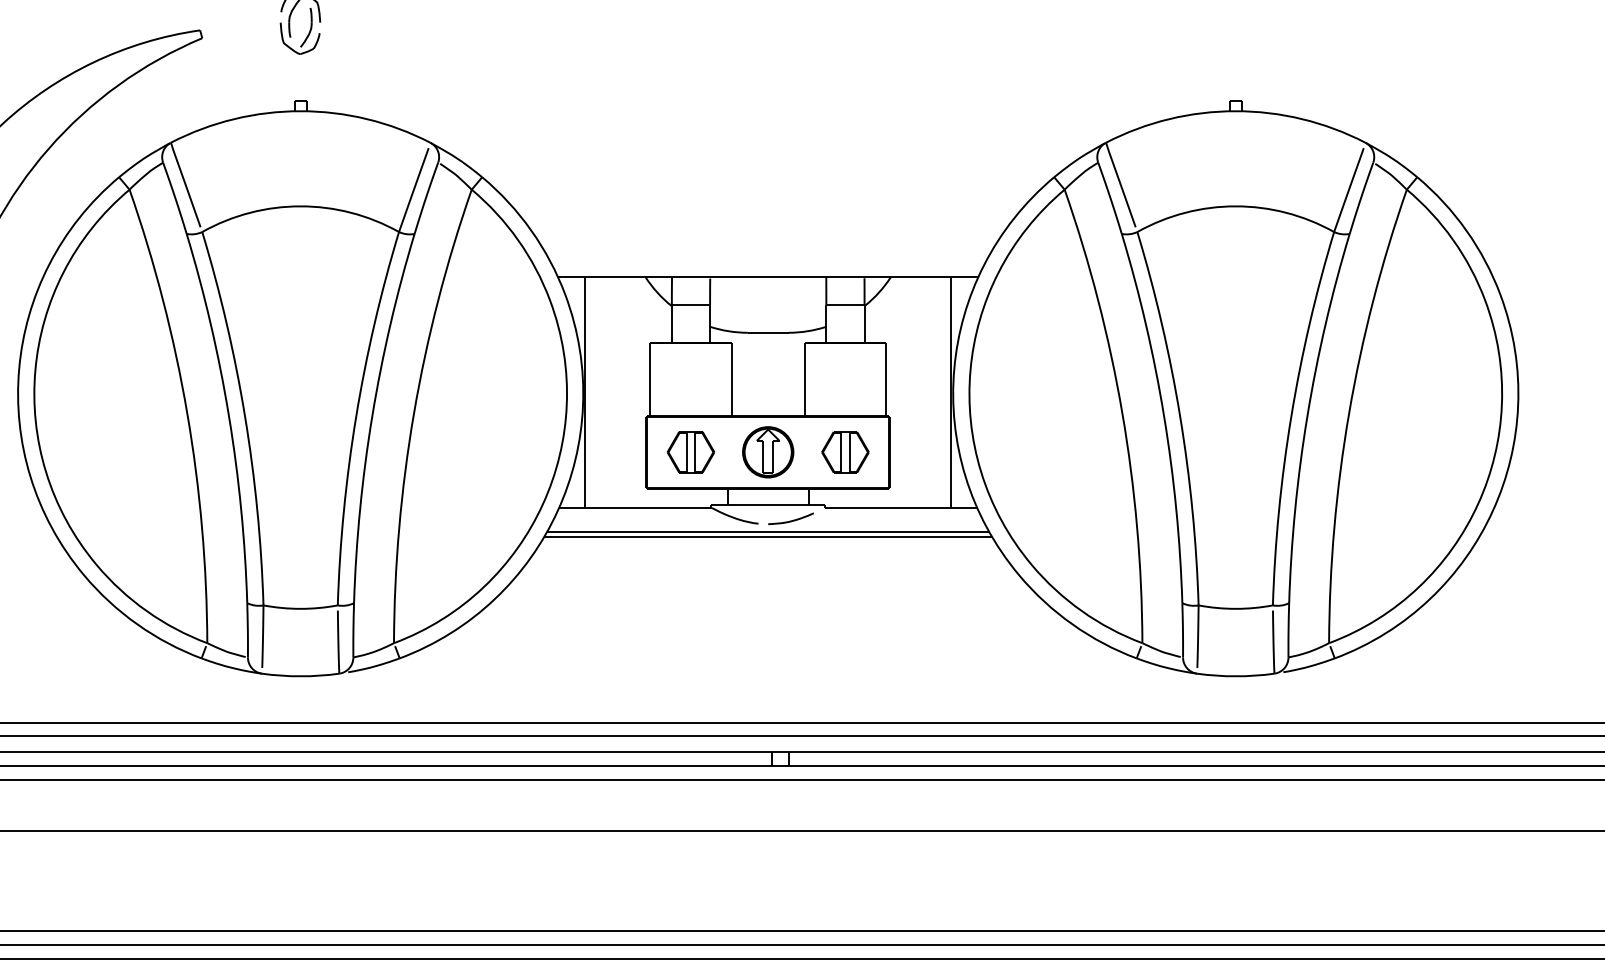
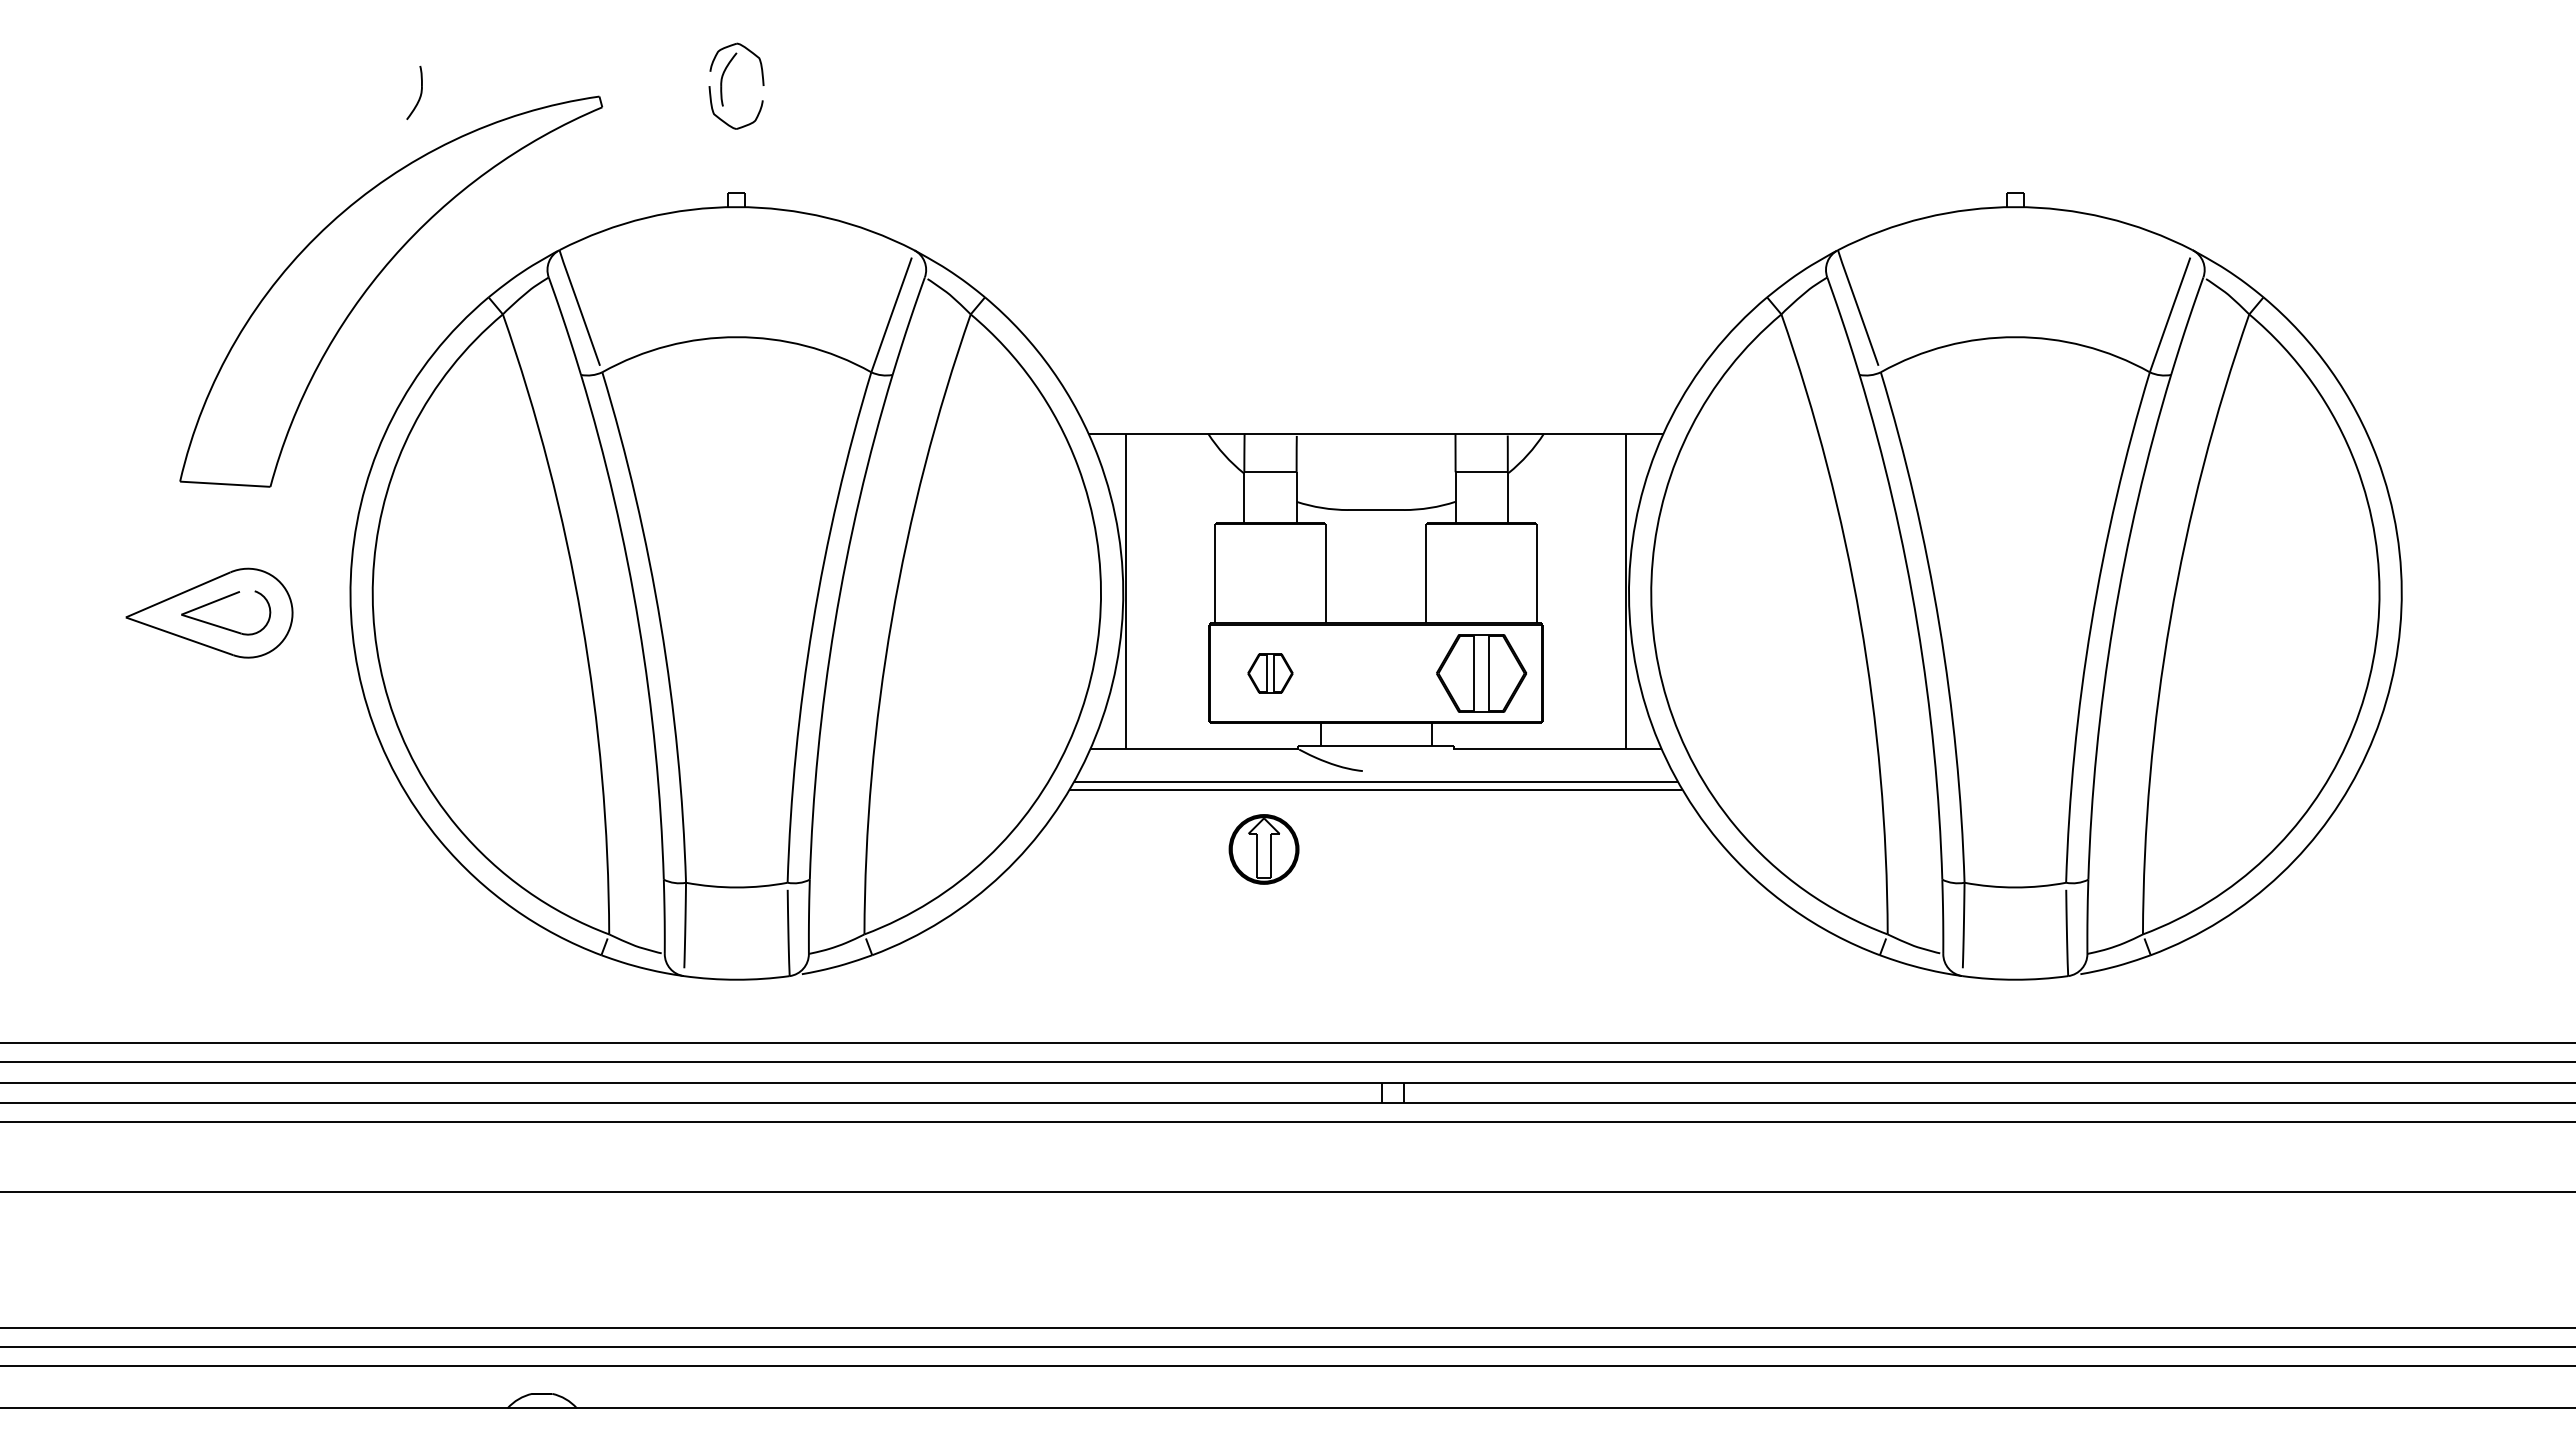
part: (306, 27) -> (414, 92), moved
part: (690, 452) -> (1270, 673), size x0.7
part: (767, 452) -> (1263, 849), moved
part: (845, 452) -> (1481, 673), size x1.4
part: (791, 518) -> (1407, 764), removed

